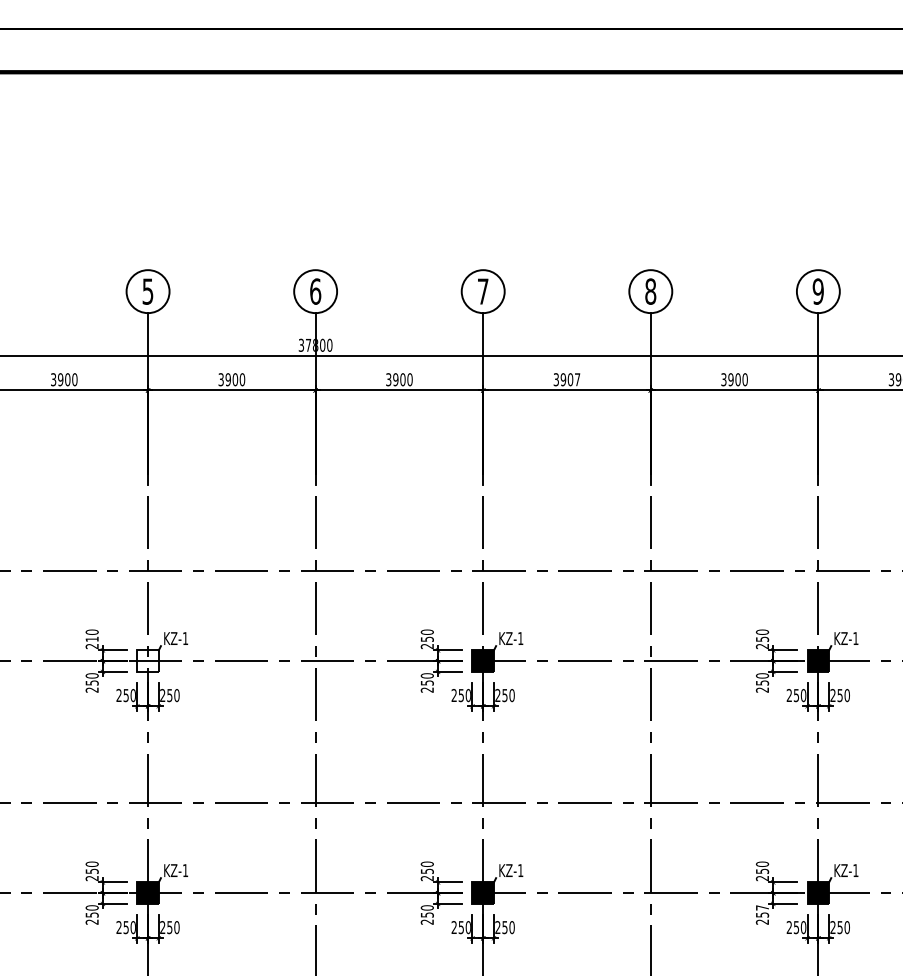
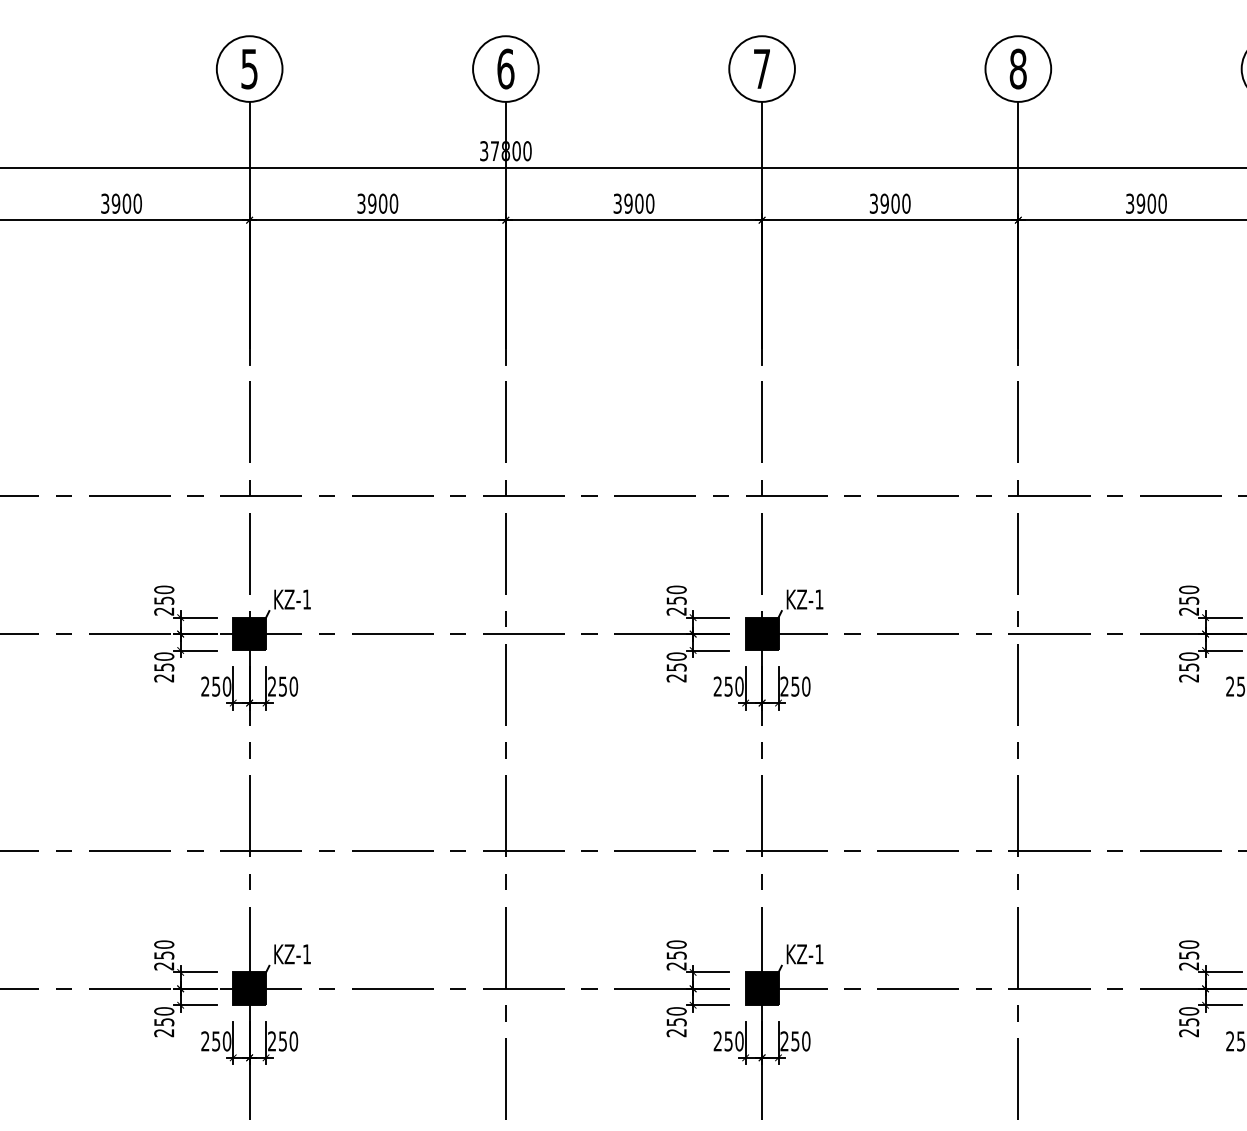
text: (577, 379) -> (906, 203), 3907 -> 3900
text: (91, 638) -> (163, 599), 210 -> 250
fill: (147, 660) -> (248, 633), added
text: (762, 907) -> (1189, 1010), 257 -> 250

